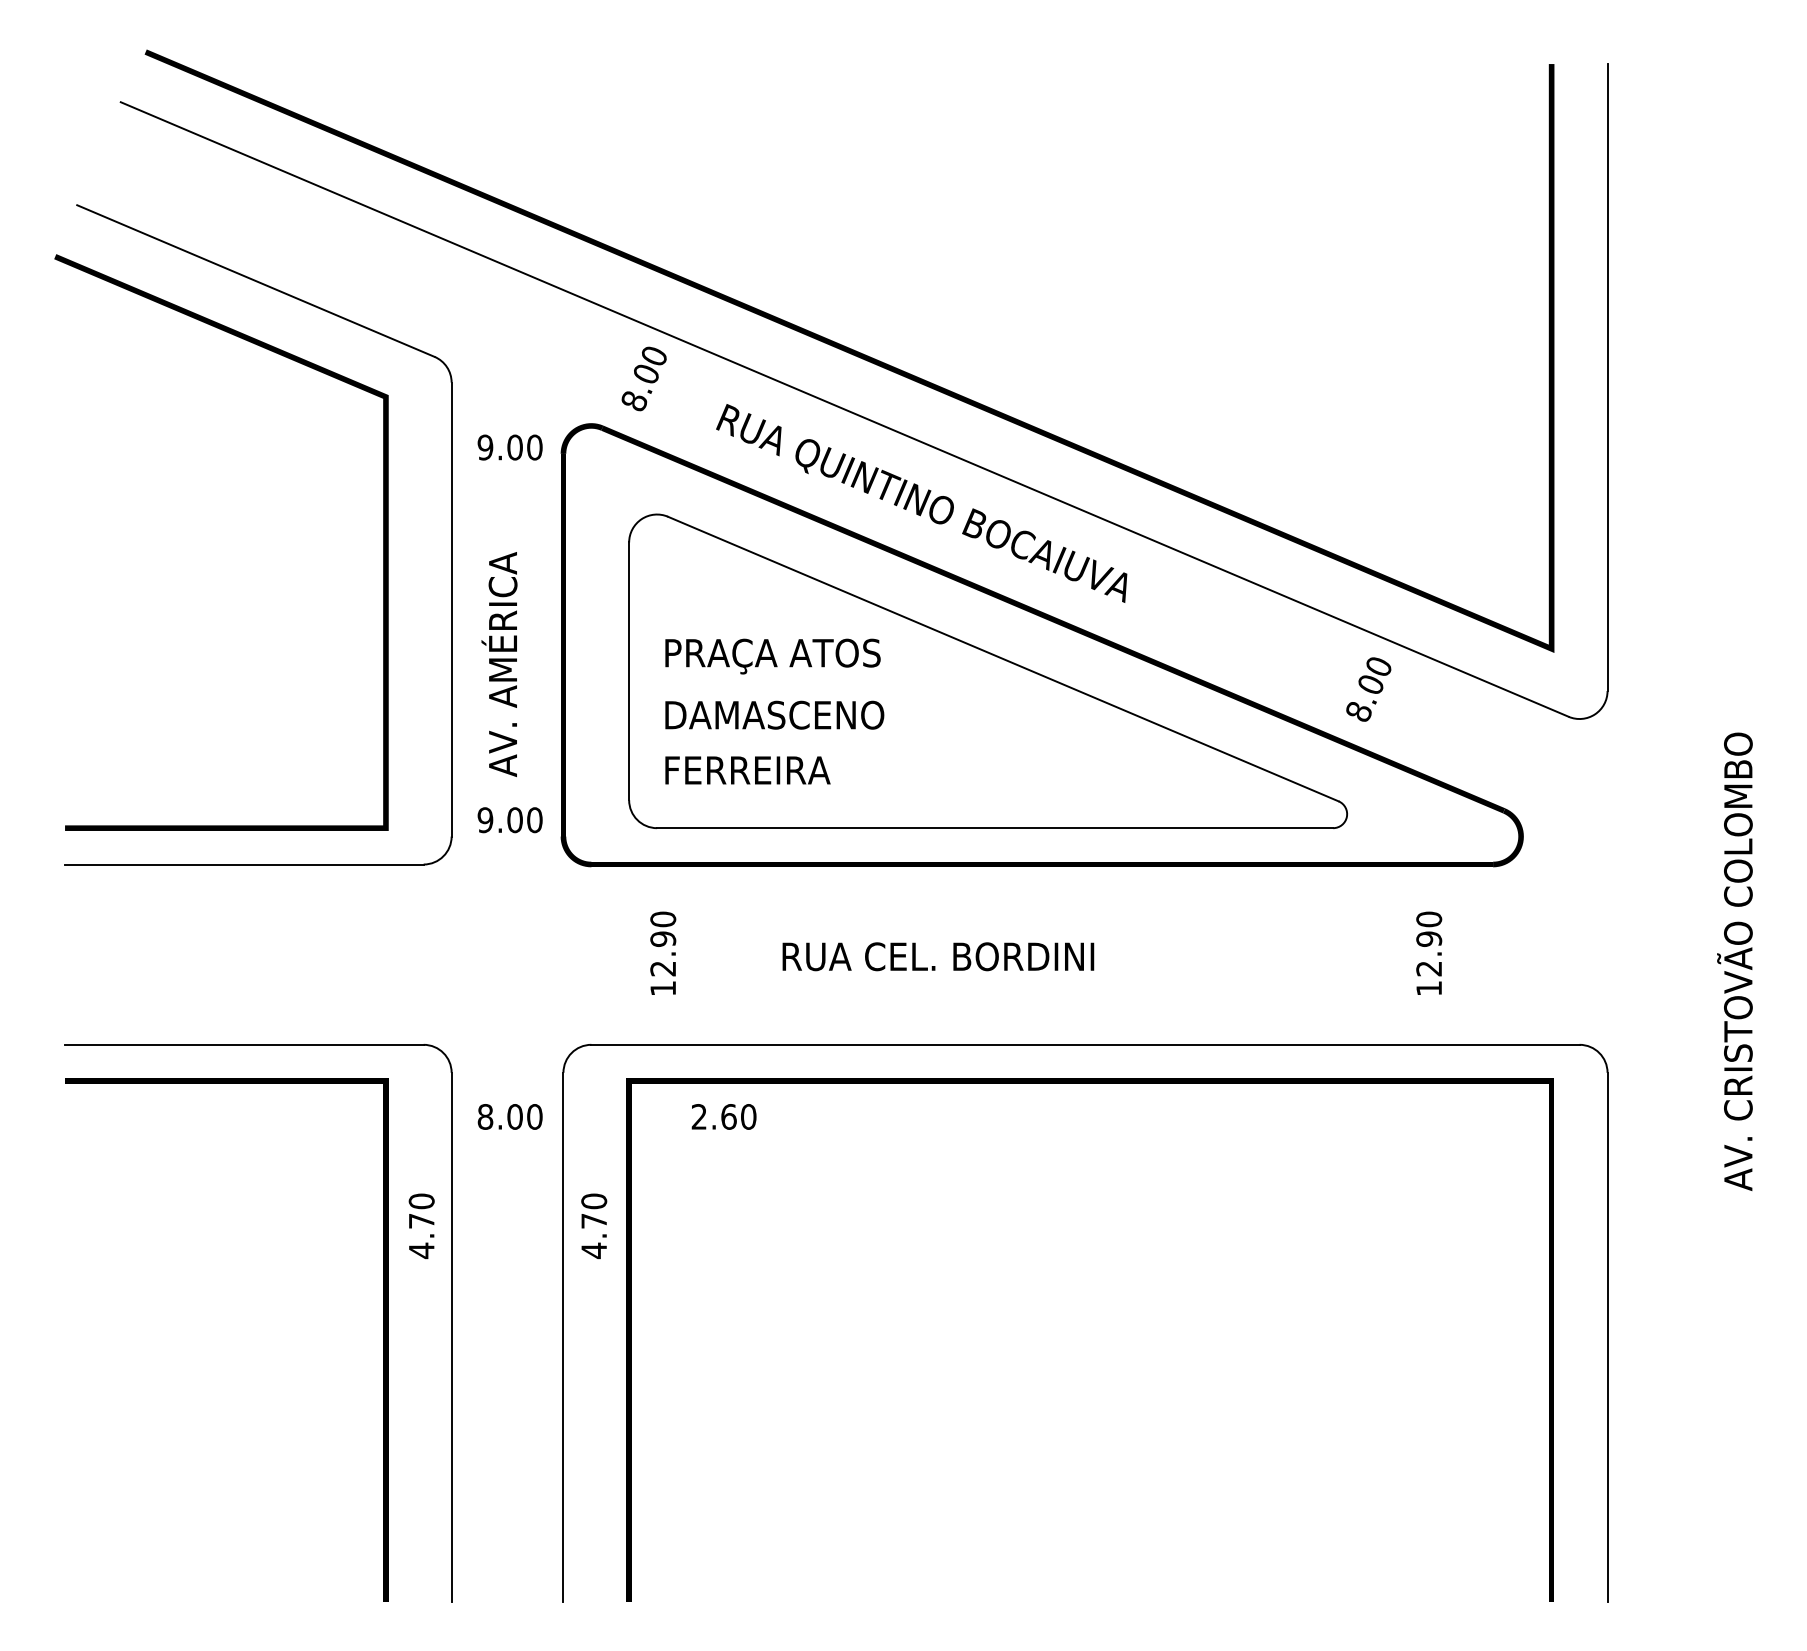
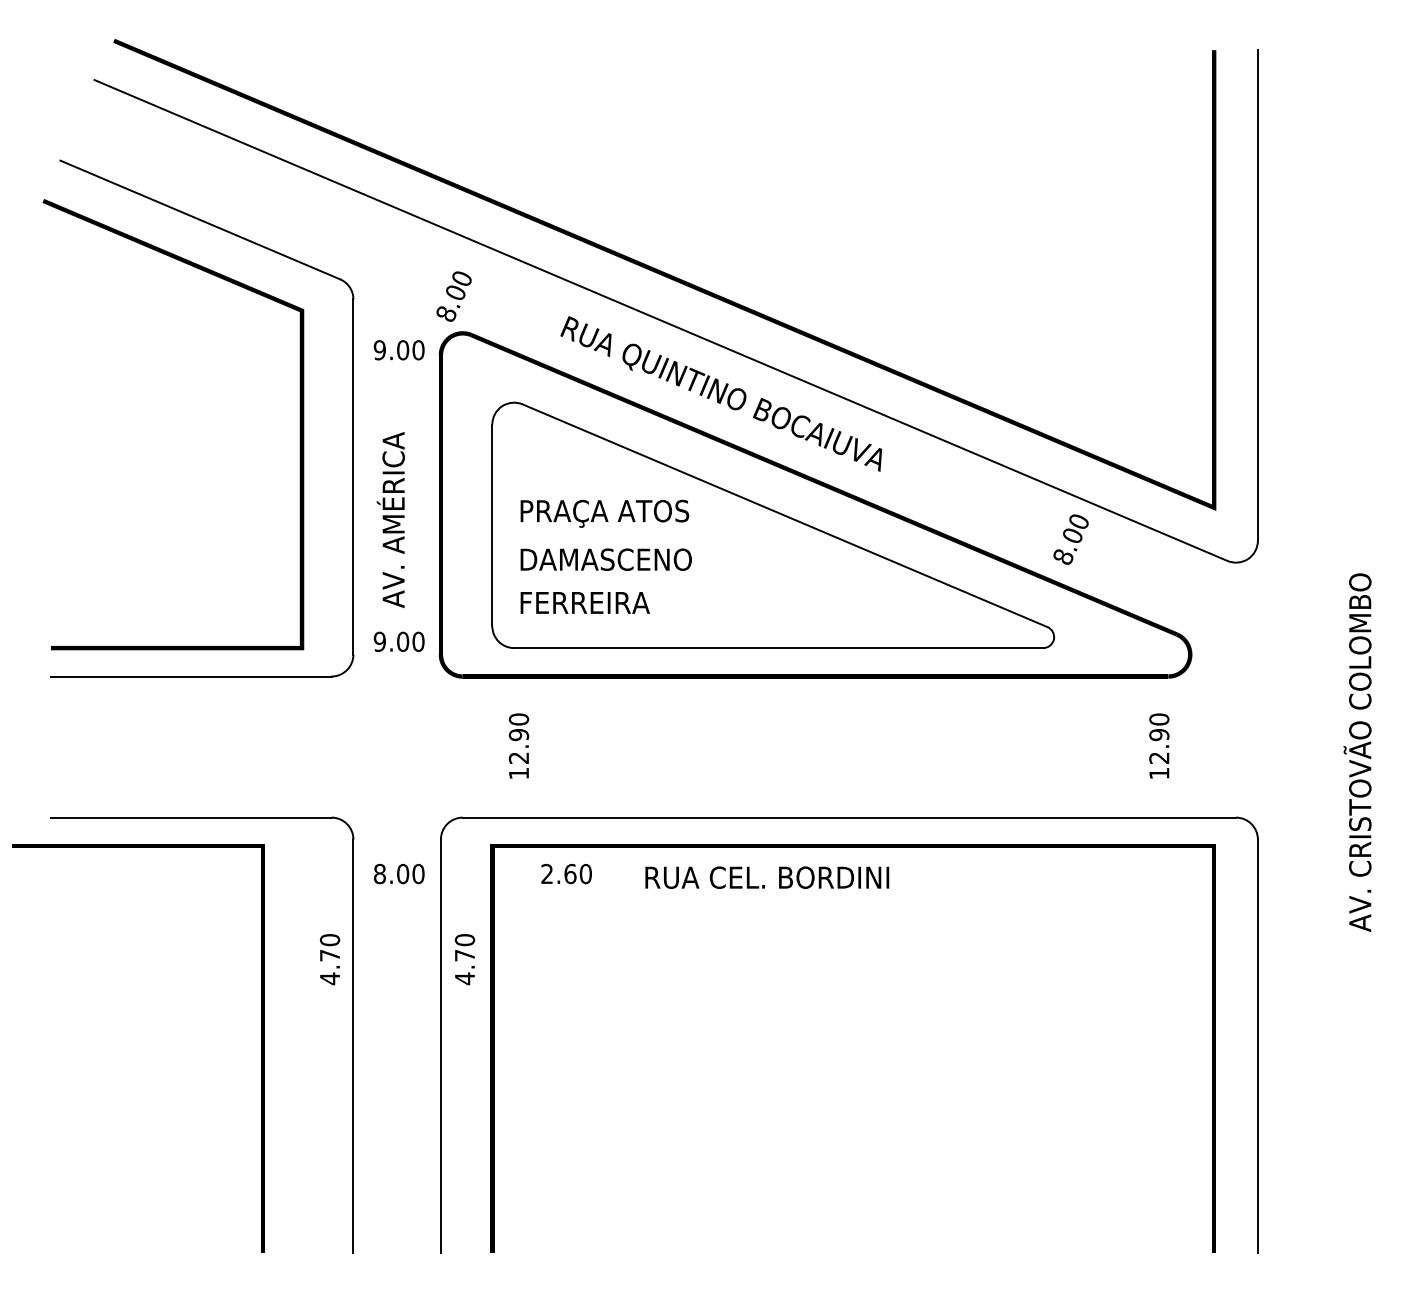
text: (643, 378) -> (453, 296), moved
text: (1429, 952) -> (1159, 745), moved
text: (938, 956) -> (767, 877), moved
line: (383, 1339) -> (261, 1048), moved

